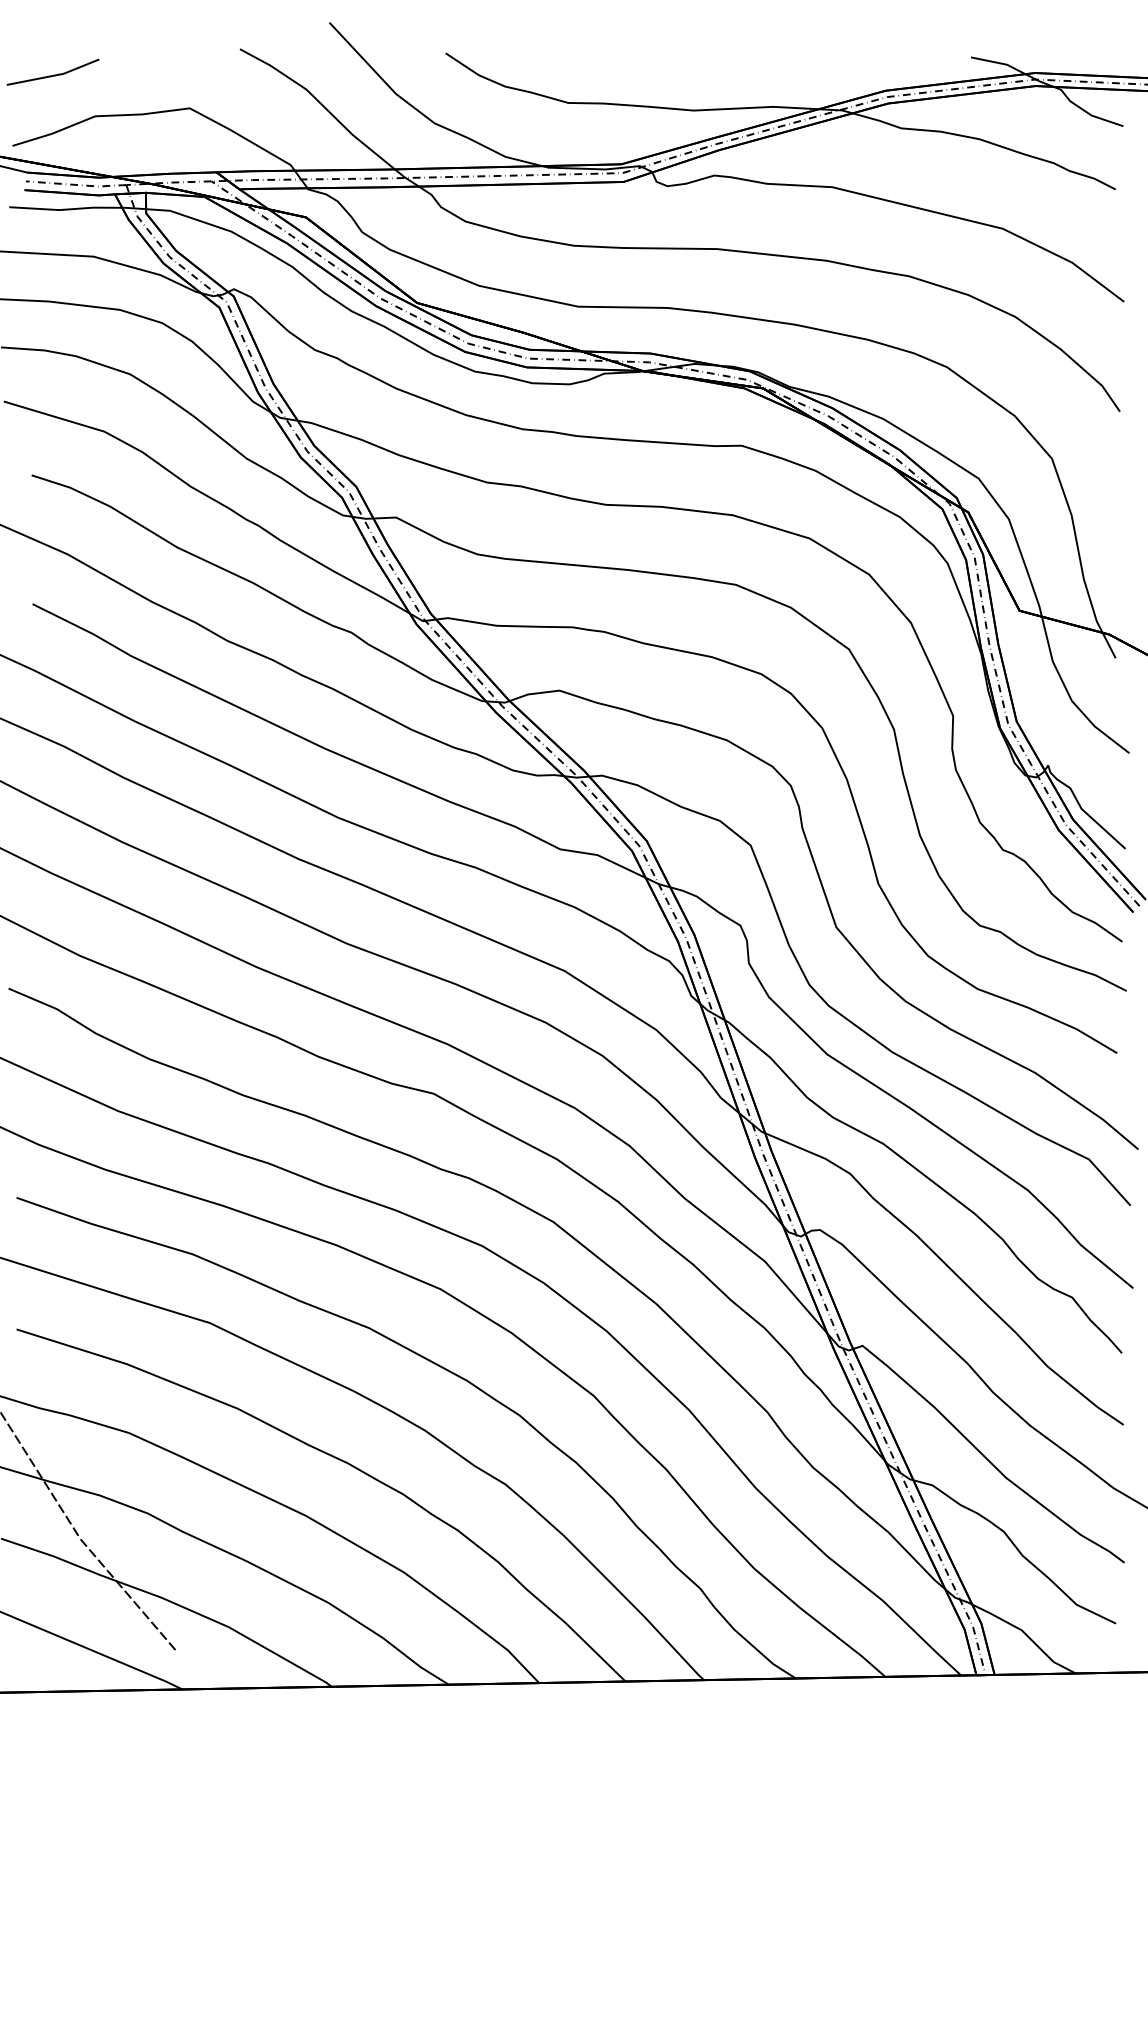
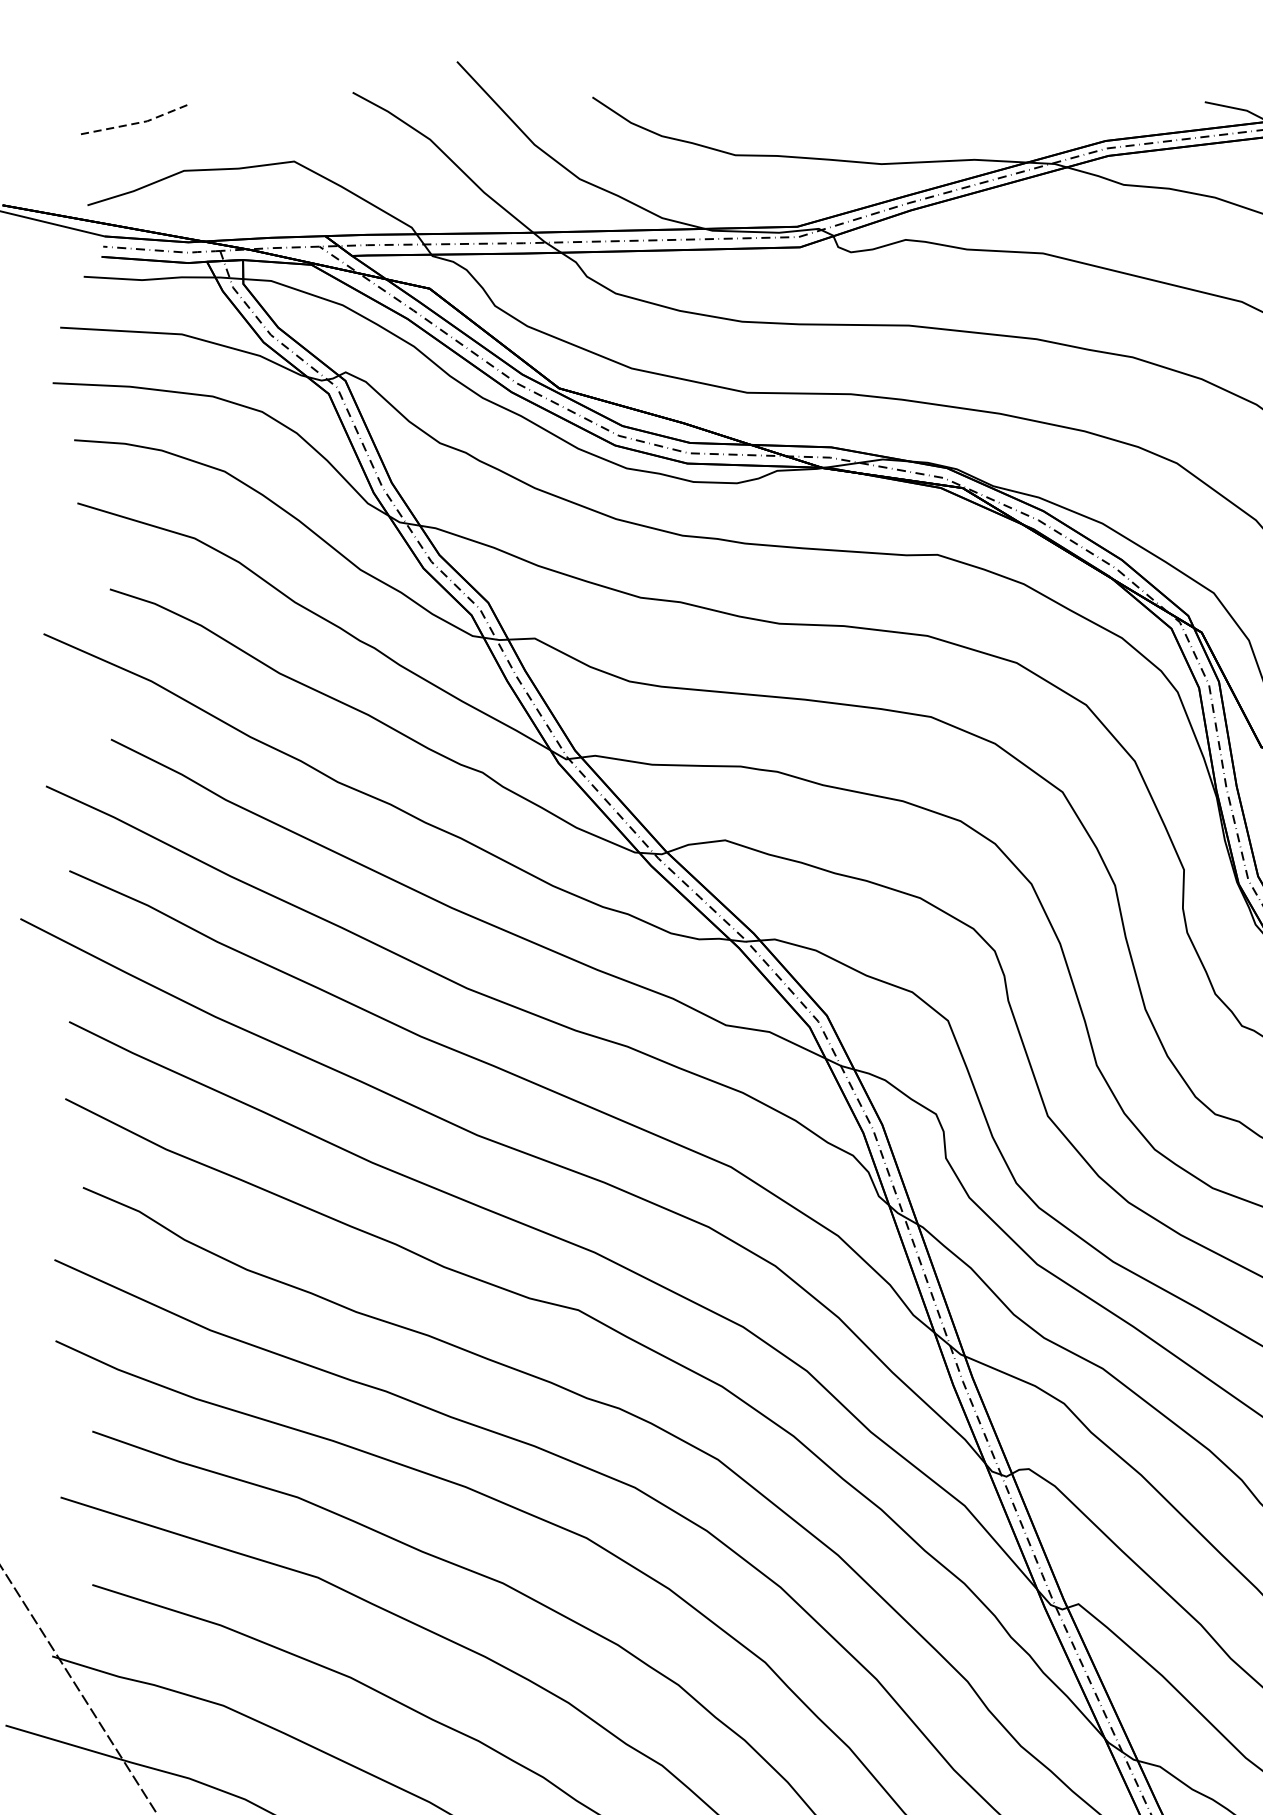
line: (54, 75) -> (136, 123), solid -> dashed

